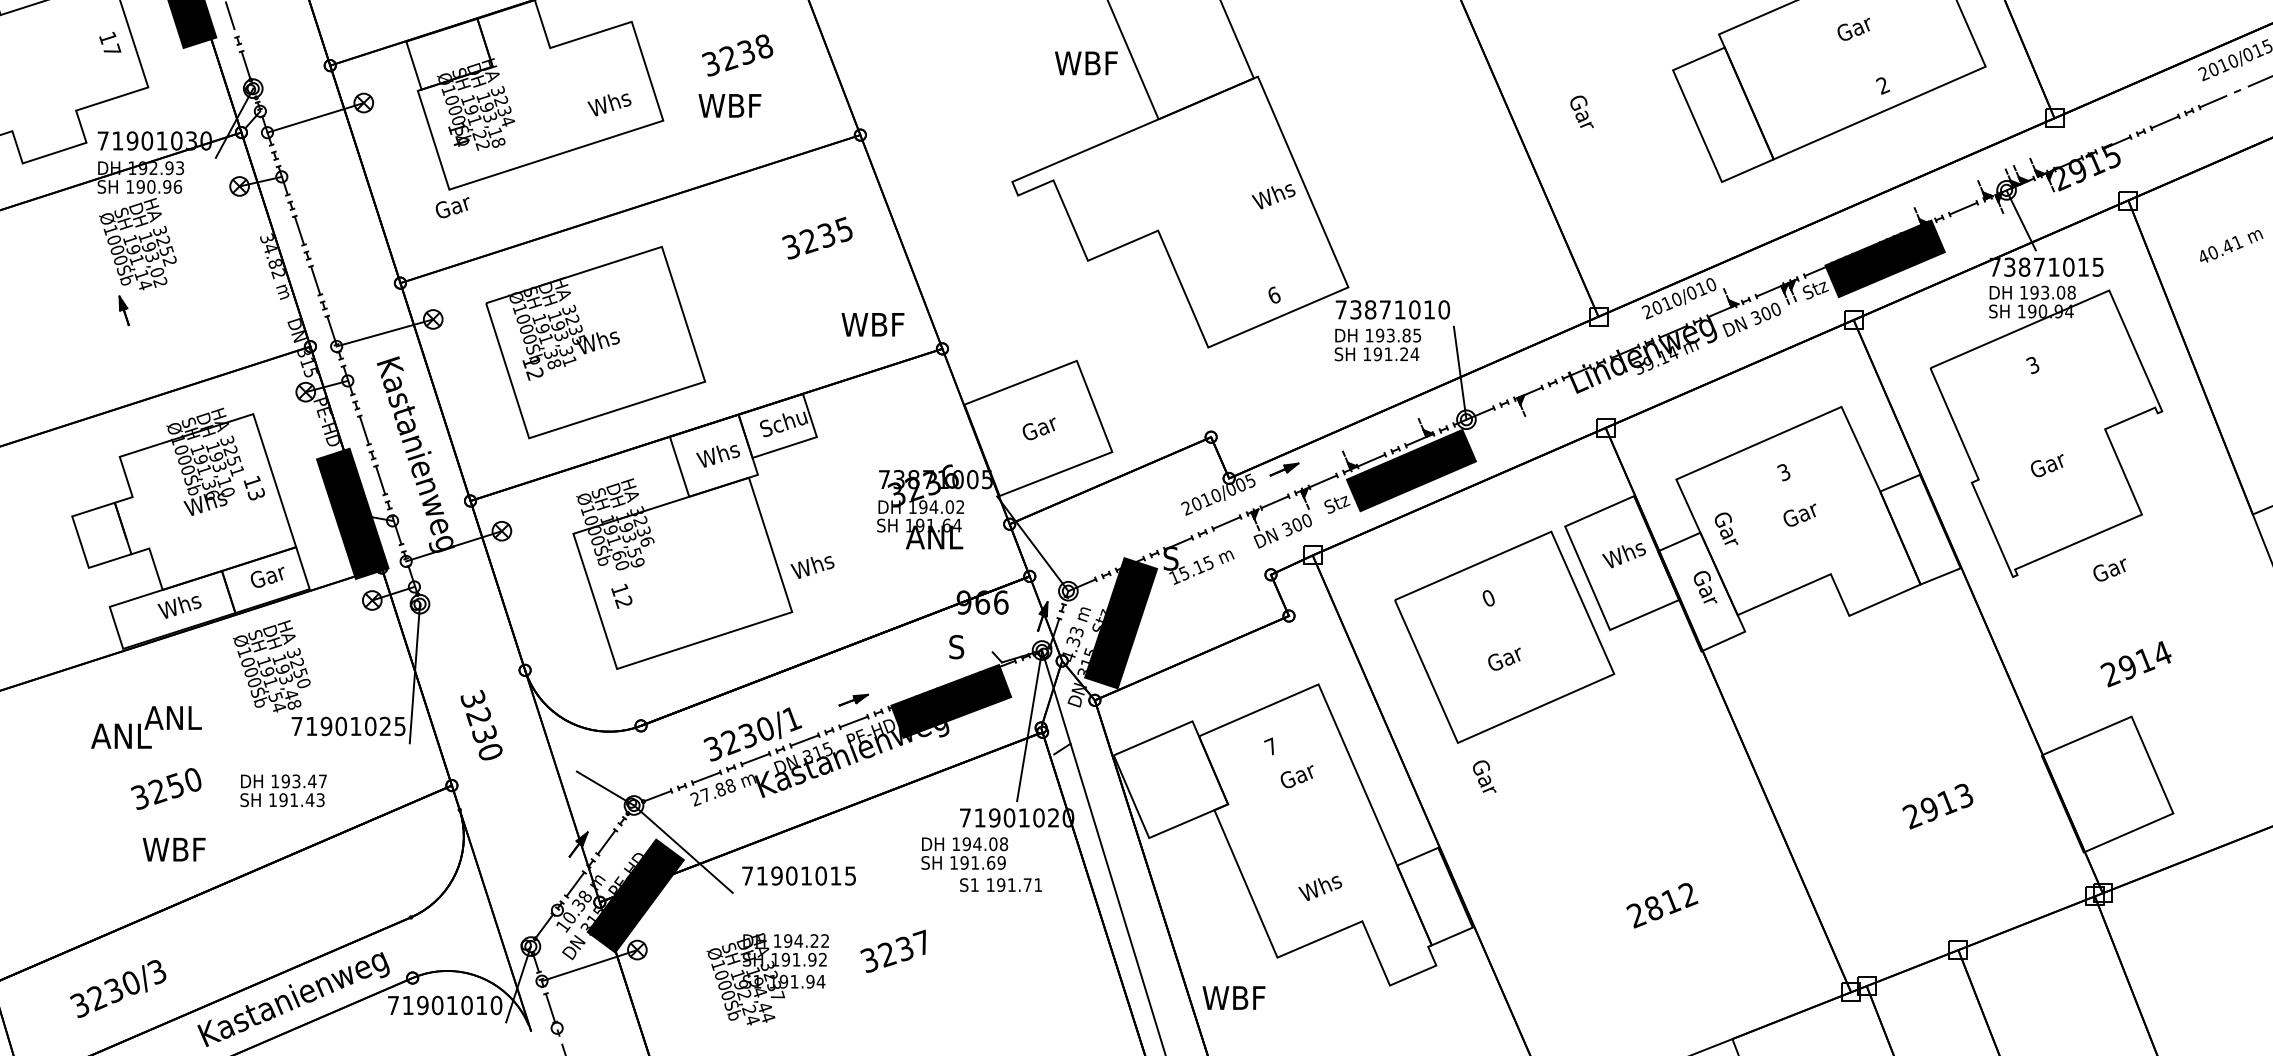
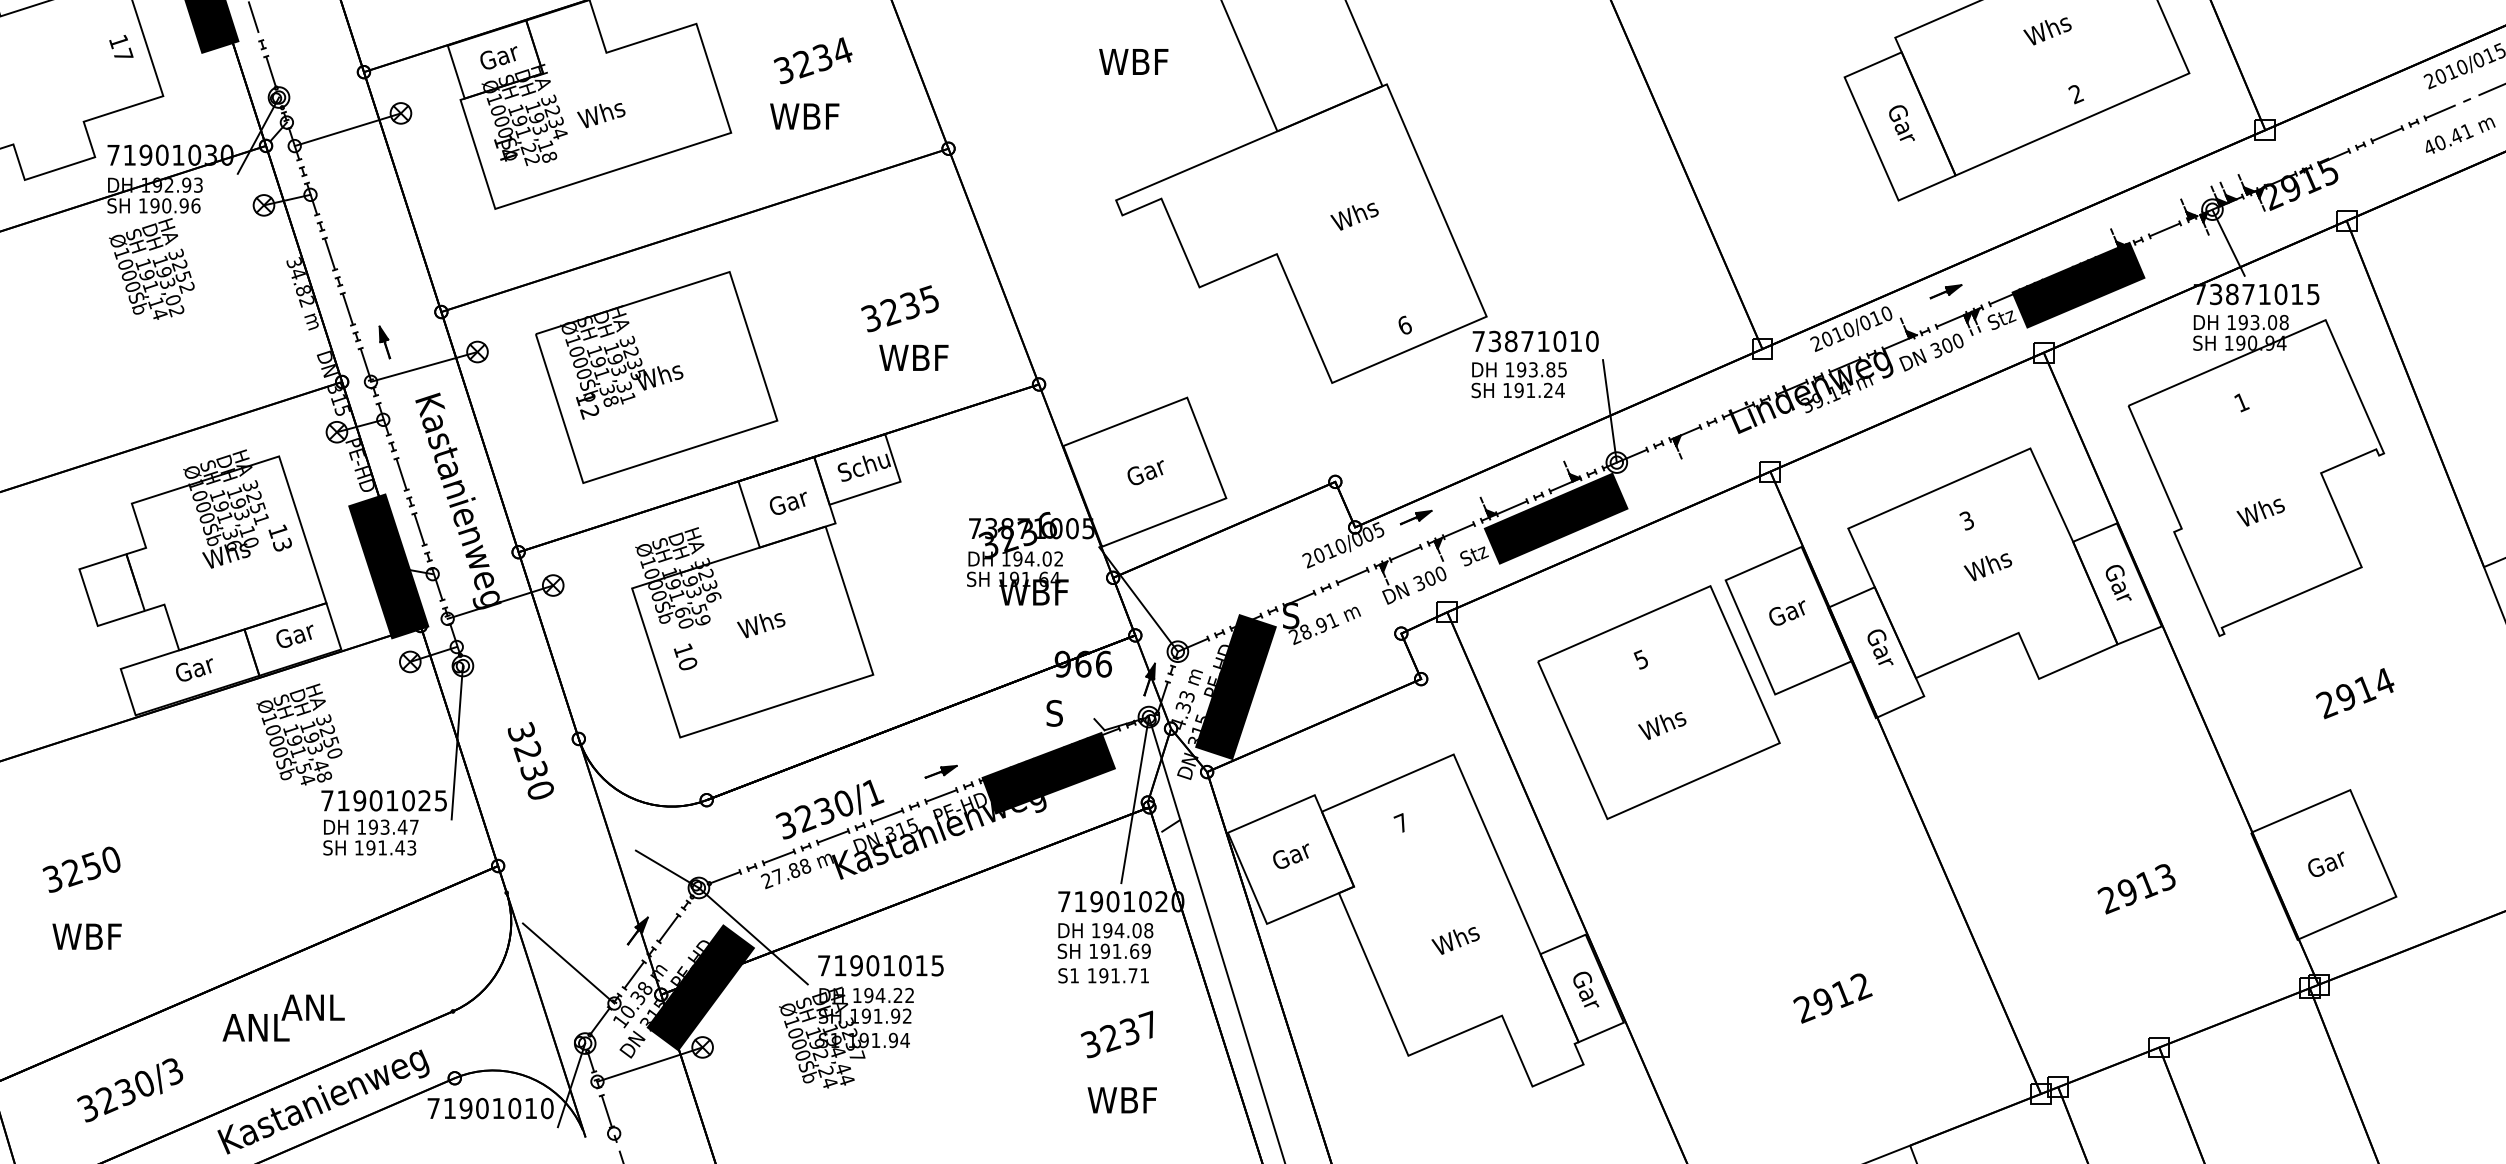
text: (1856, 28) -> (2046, 31), Gar -> Whs
text: (764, 46) -> (842, 51), 3238 -> 3234
text: (1086, 63) -> (1133, 62), moved
text: (609, 104) -> (601, 115), moved
text: (1581, 111) -> (1901, 122), moved
text: (1273, 196) -> (1354, 216), moved
text: (452, 207) -> (498, 57), moved
text: (817, 237) -> (900, 307), moved
text: (2231, 246) -> (2460, 135), moved
part: (1764, 264) -> (1945, 291), added
part: (123, 310) -> (384, 342), moved
text: (872, 324) -> (913, 357), moved
text: (2033, 365) -> (2242, 402), 3 -> 1
text: (717, 456) -> (790, 503), Whs -> Gar
text: (2050, 464) -> (2260, 511), Gar -> Whs
text: (1802, 514) -> (1987, 567), Gar -> Whs
text: (1726, 528) -> (2118, 582), moved
text: (937, 537) -> (1033, 592), ANL -> WBF
text: (1623, 555) -> (1790, 612), Whs -> Gar
text: (812, 567) -> (761, 625), moved
text: (2109, 569) -> (2325, 863), moved
text: (1191, 570) -> (1313, 628), 15.15 -> 28.91
text: (1487, 598) -> (1640, 659), 0 -> 5
text: (623, 601) -> (687, 663), 12 -> 10
text: (179, 606) -> (197, 668), Whs -> Gar
text: (1102, 608) -> (1215, 670), Stz -> PE-HD
text: (1507, 658) -> (1662, 725), Gar -> Whs
text: (2135, 664) -> (2354, 693), moved
text: (481, 725) -> (530, 761), moved
text: (146, 727) -> (283, 1018), moved
text: (1296, 776) -> (1290, 856), moved
text: (1484, 776) -> (1586, 989), moved
text: (166, 788) -> (81, 869), moved
text: (283, 790) -> (370, 837), moved
text: (173, 849) -> (86, 936), moved
text: (964, 853) -> (1105, 940), moved
line: (515, 873) -> (568, 962), added
text: (1320, 887) -> (1455, 939), moved
text: (1653, 908) -> (1823, 1001), 2812 -> 2912
text: (892, 950) -> (1116, 1033), moved
text: (767, 979) -> (846, 1037), moved
text: (1233, 997) -> (1121, 1099), moved

